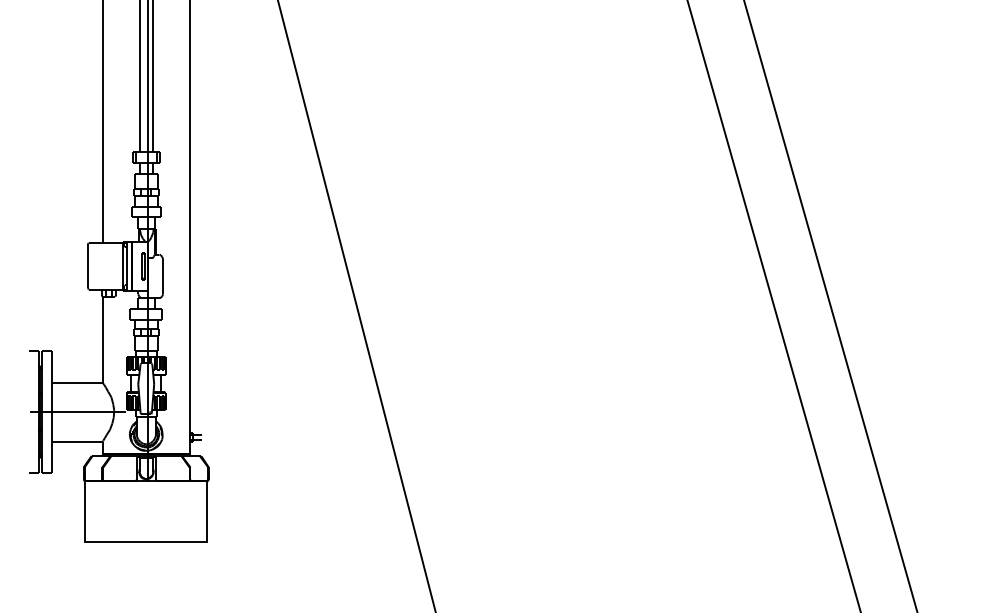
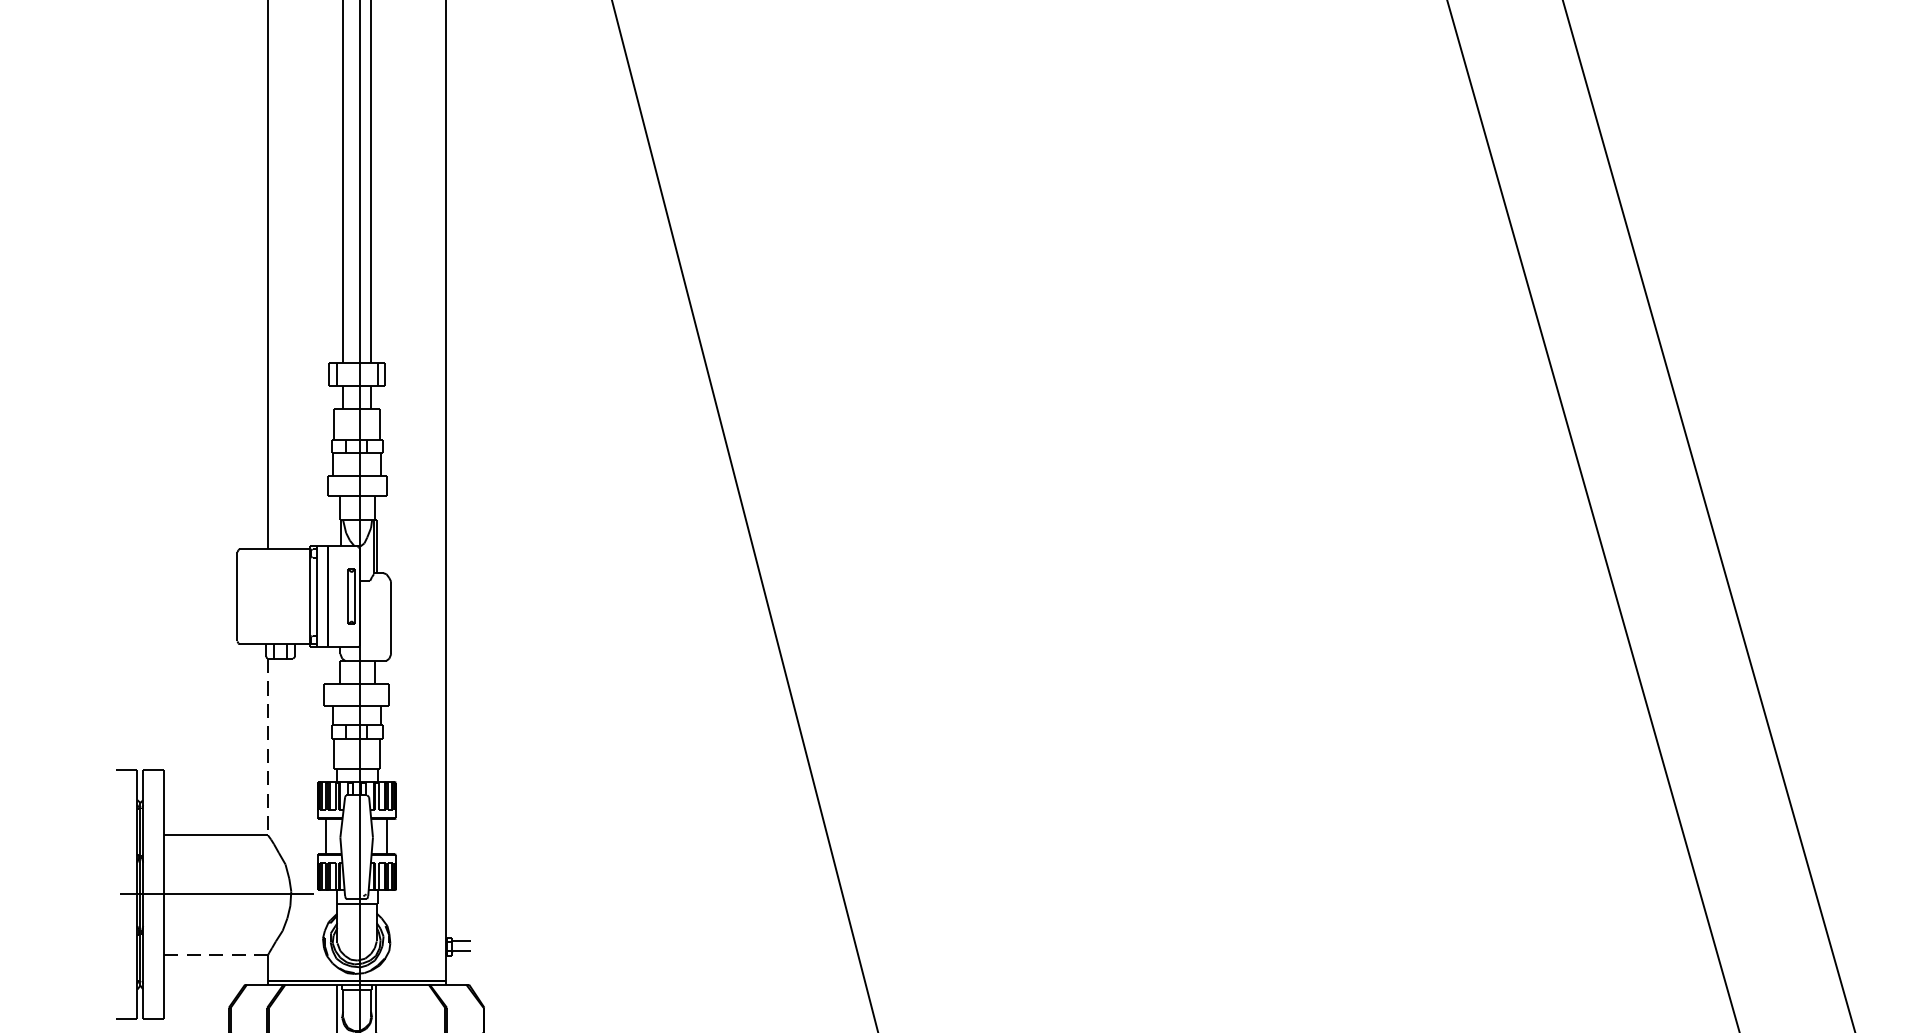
line: (102, 340) -> (267, 748), solid -> dashed
line: (77, 441) -> (216, 954), solid -> dashed

